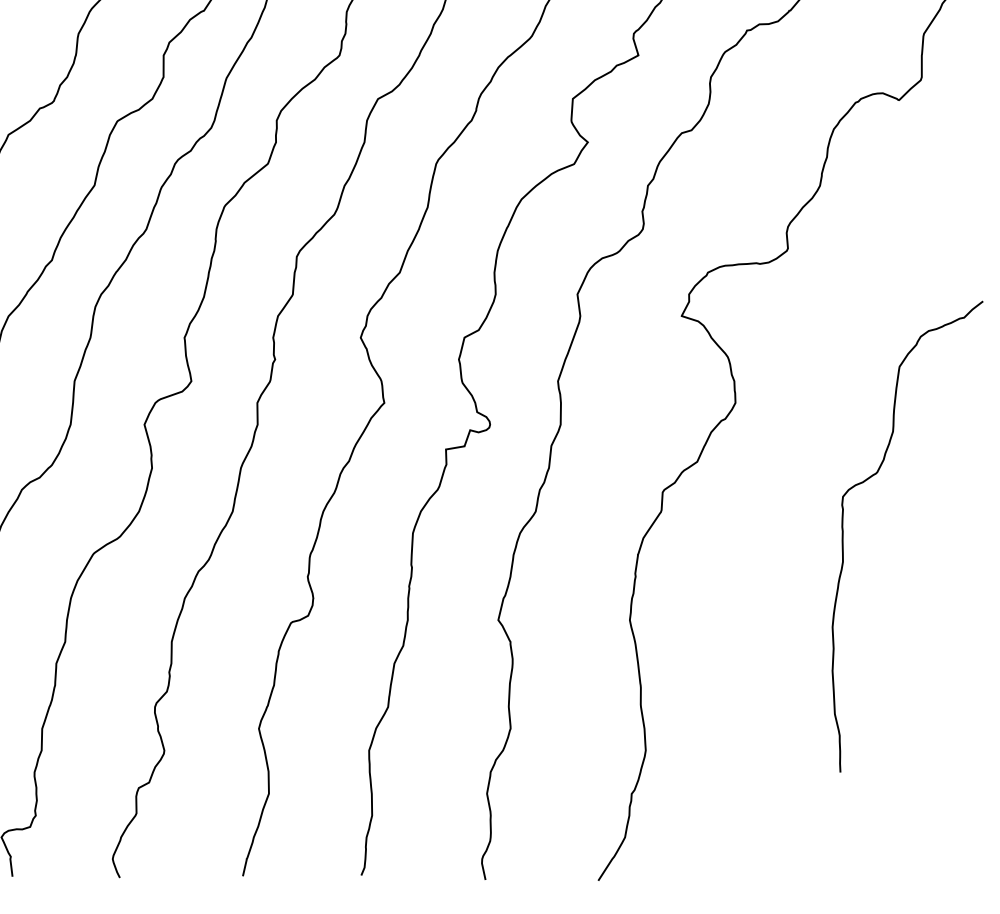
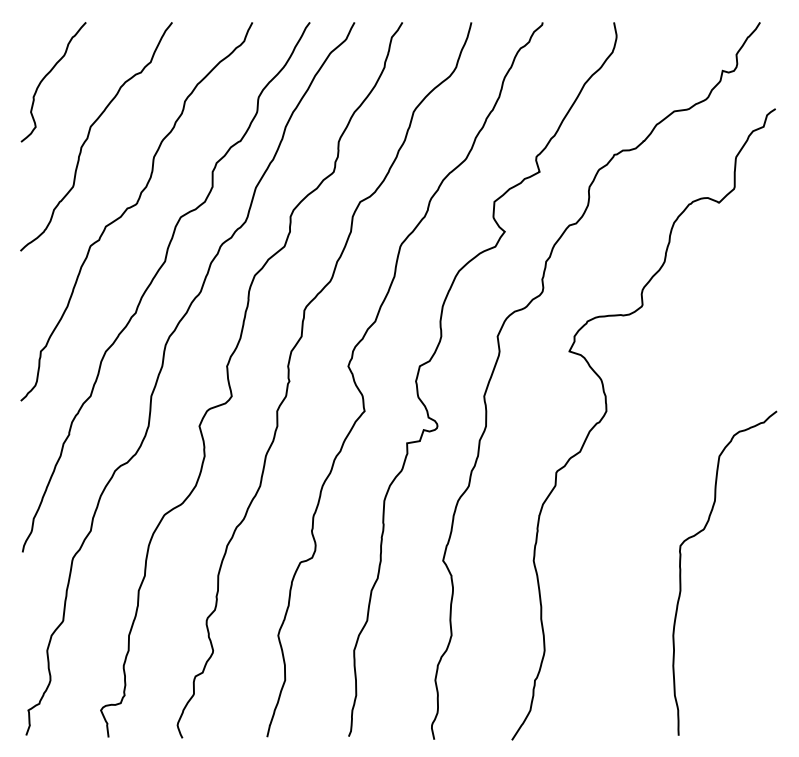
curve: (844, 535) -> (681, 572), moved

